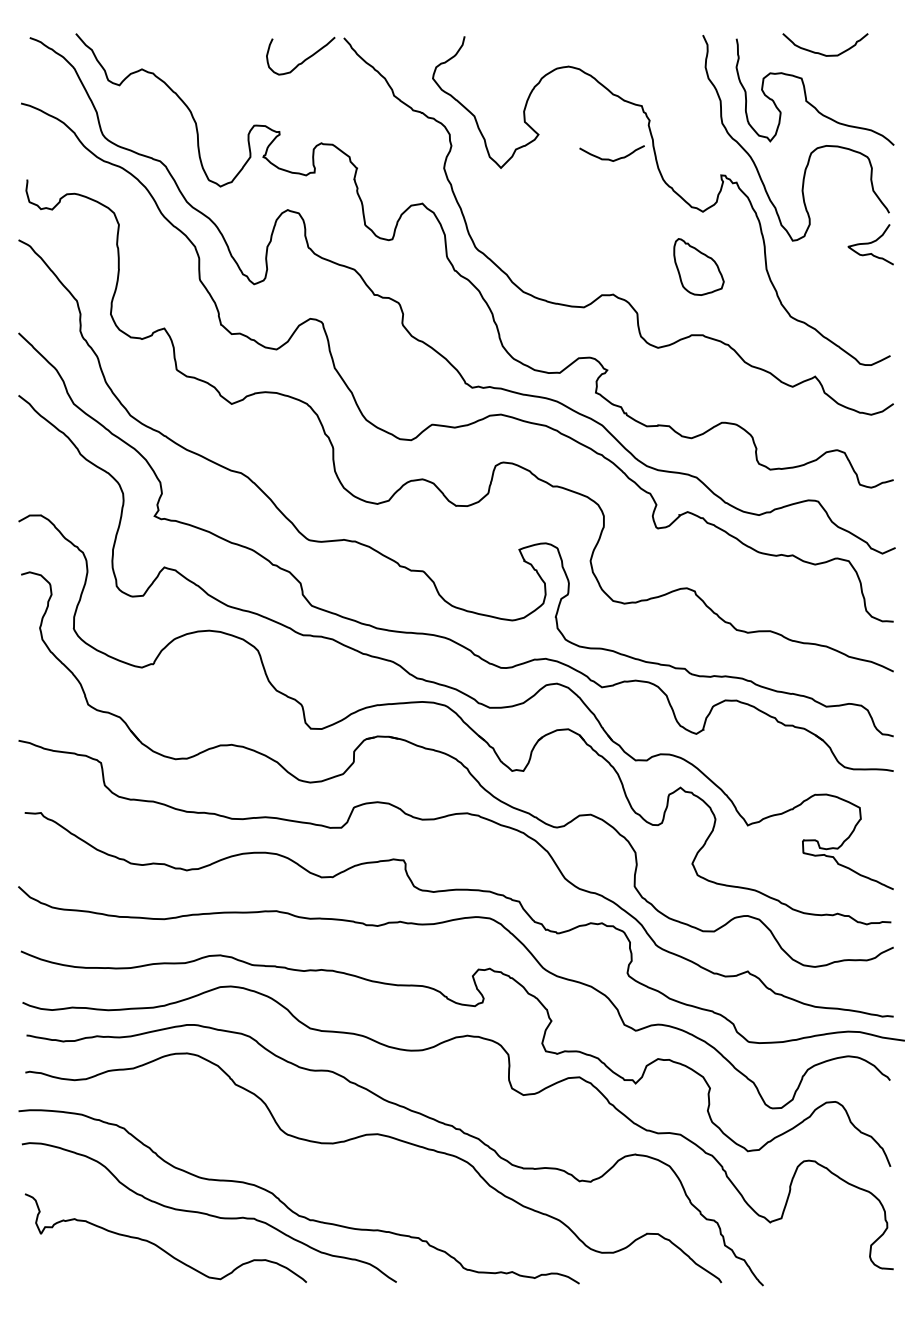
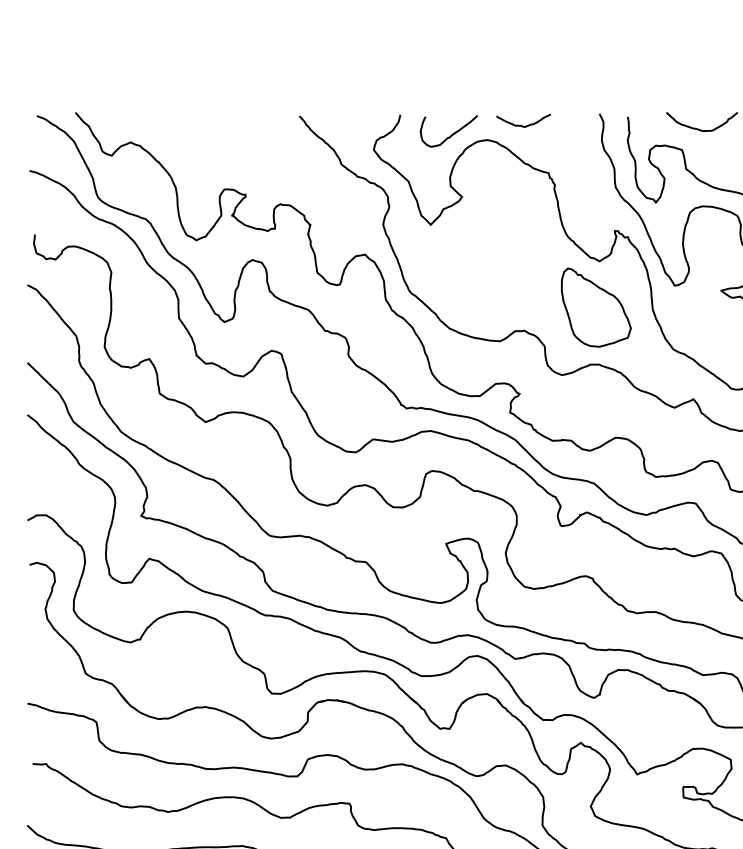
curve: (304, 59) -> (452, 134), moved
curve: (609, 158) -> (521, 124), moved
part: (698, 266) -> (595, 307), size x1.67

